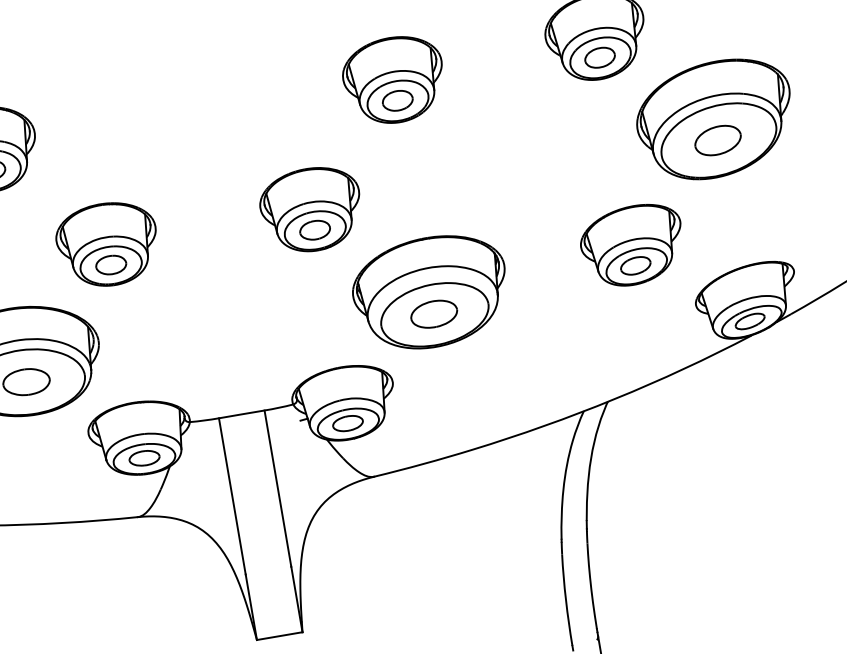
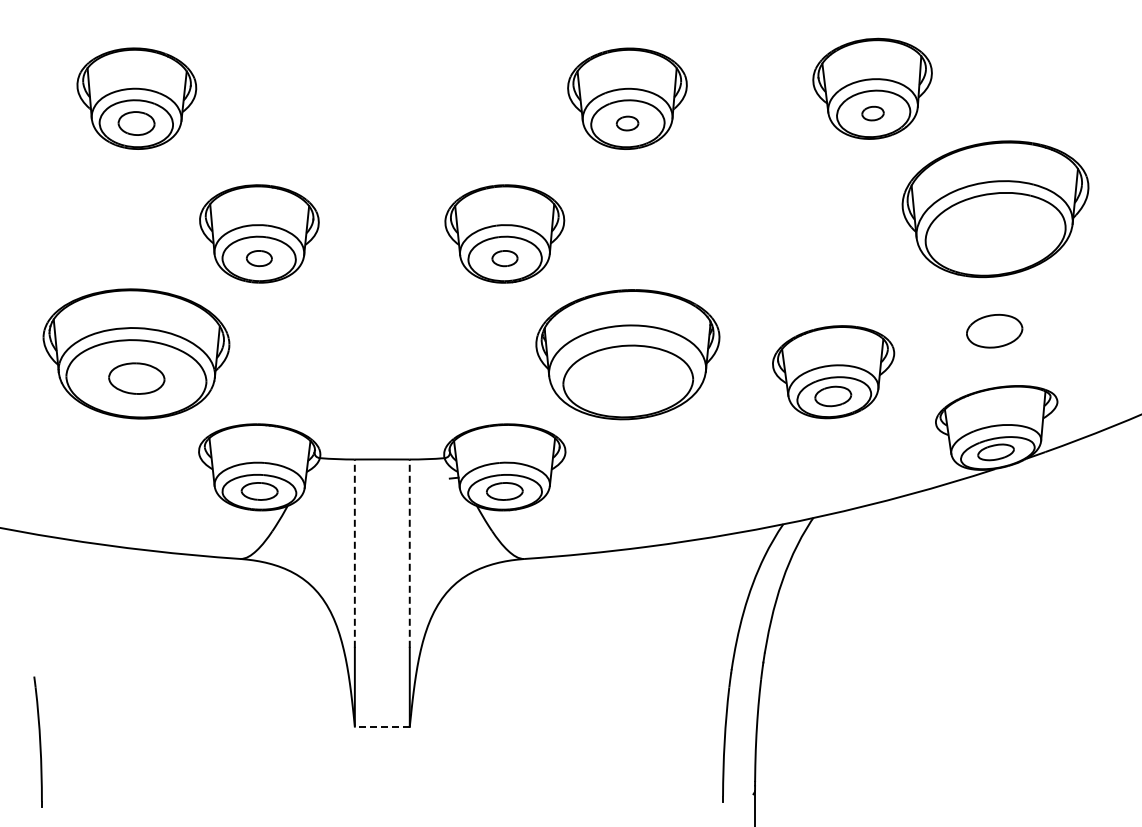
part: (599, 57) -> (872, 113), size x0.6
part: (397, 100) -> (627, 123), size x0.6
part: (717, 139) -> (994, 330), moved
part: (314, 230) -> (504, 258), size x0.7
part: (632, 245) -> (833, 372), moved
part: (111, 265) -> (259, 258), size x0.7
part: (434, 314) -> (627, 380), removed
line: (277, 488) -> (409, 553), solid -> dashed
line: (232, 496) -> (354, 553), solid -> dashed
line: (279, 636) -> (381, 726), solid -> dashed

